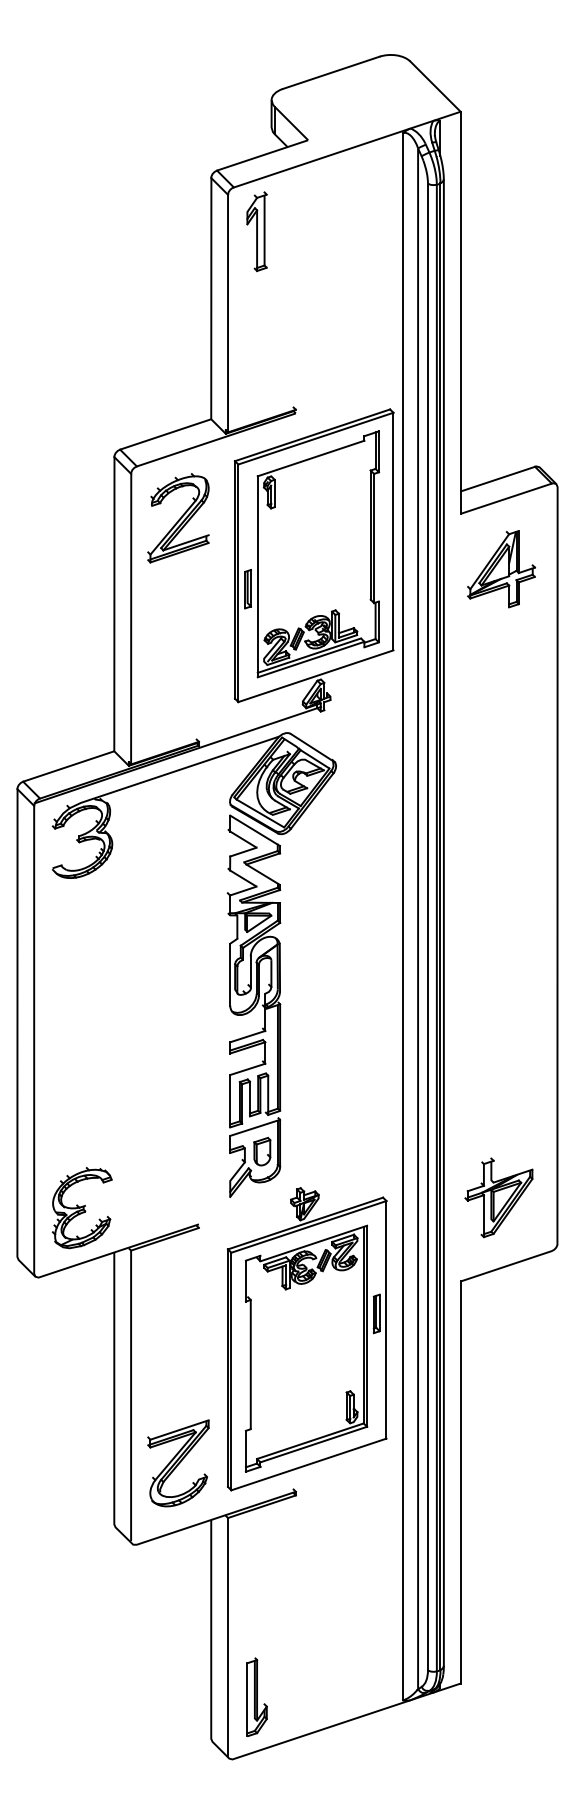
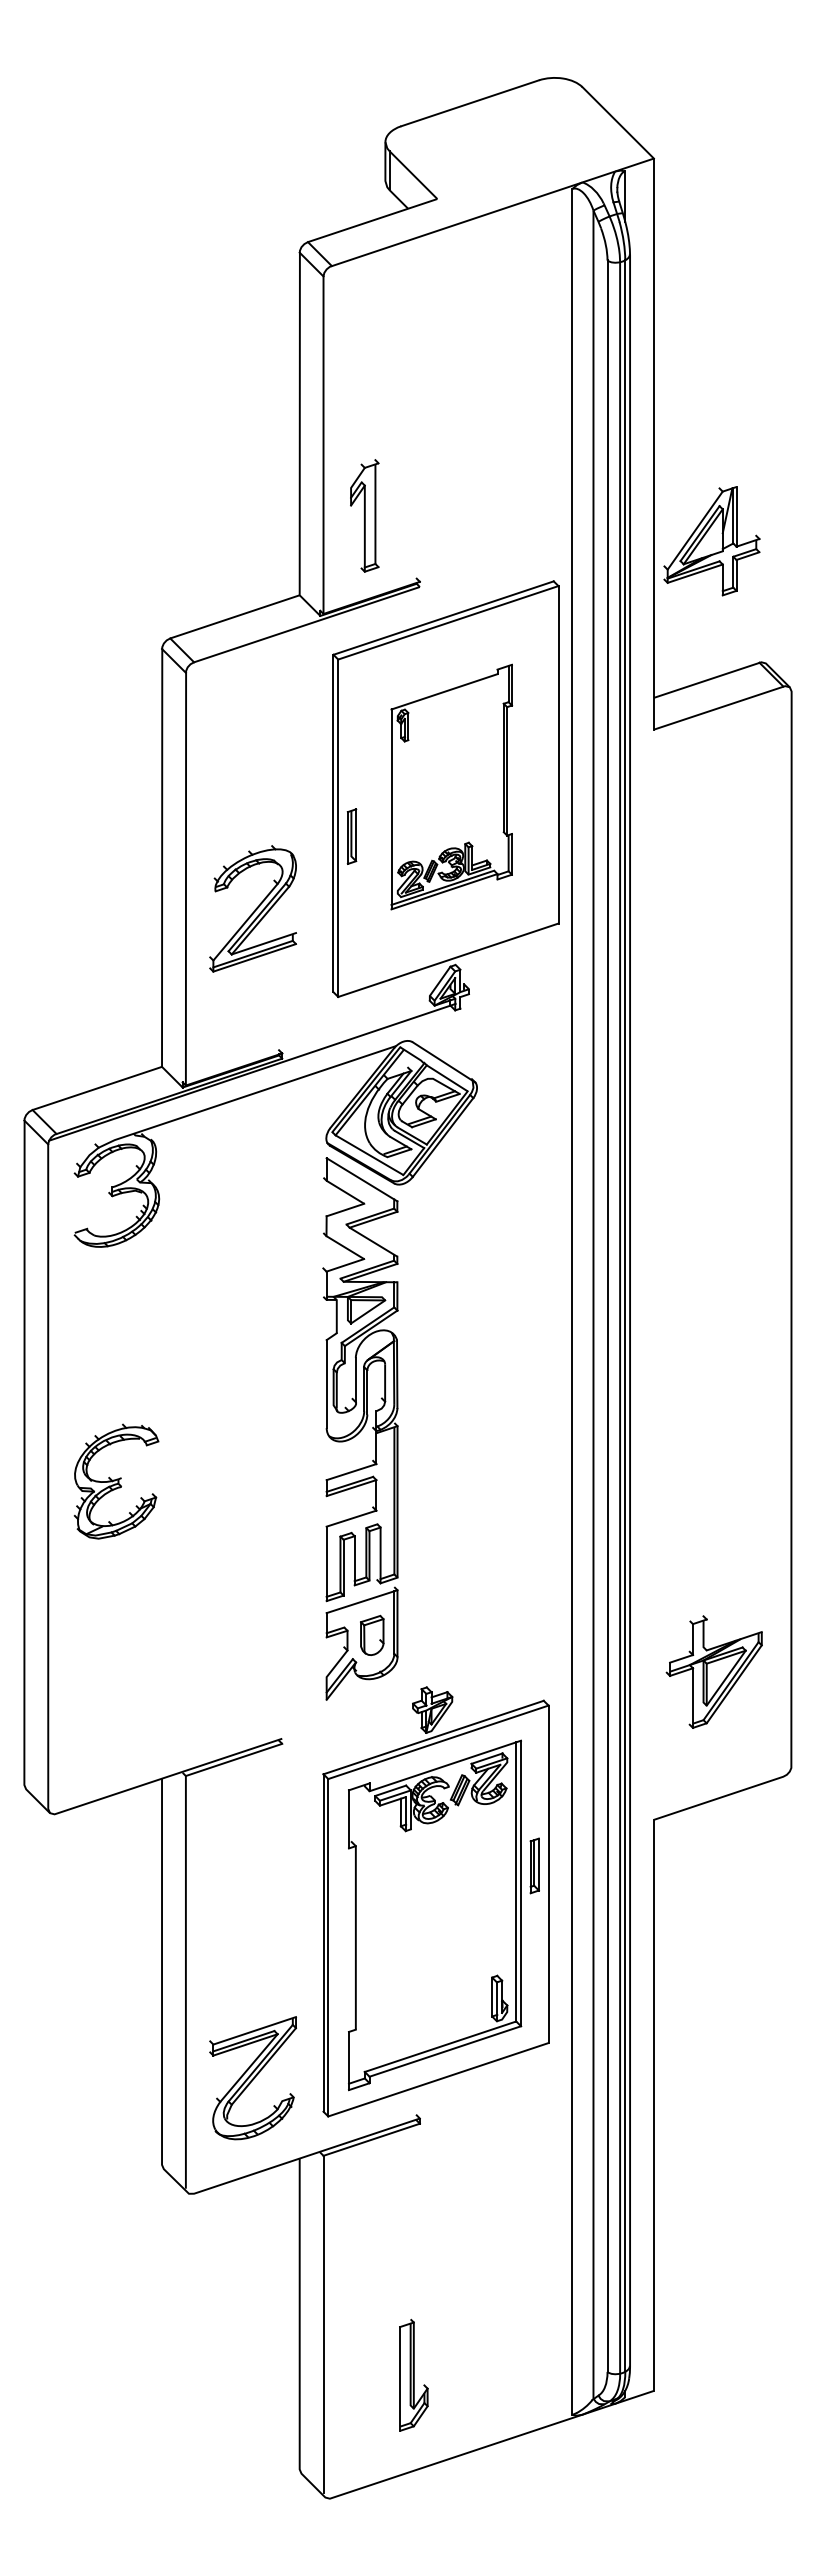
part: (256, 231) -> (364, 515), moved
part: (178, 517) -> (252, 908), moved
part: (318, 553) -> (451, 786), size x0.7
part: (501, 569) -> (711, 541), moved
part: (498, 1197) -> (713, 1671), moved
part: (82, 1208) -> (116, 1481), moved
part: (256, 1696) -> (413, 2374), moved

